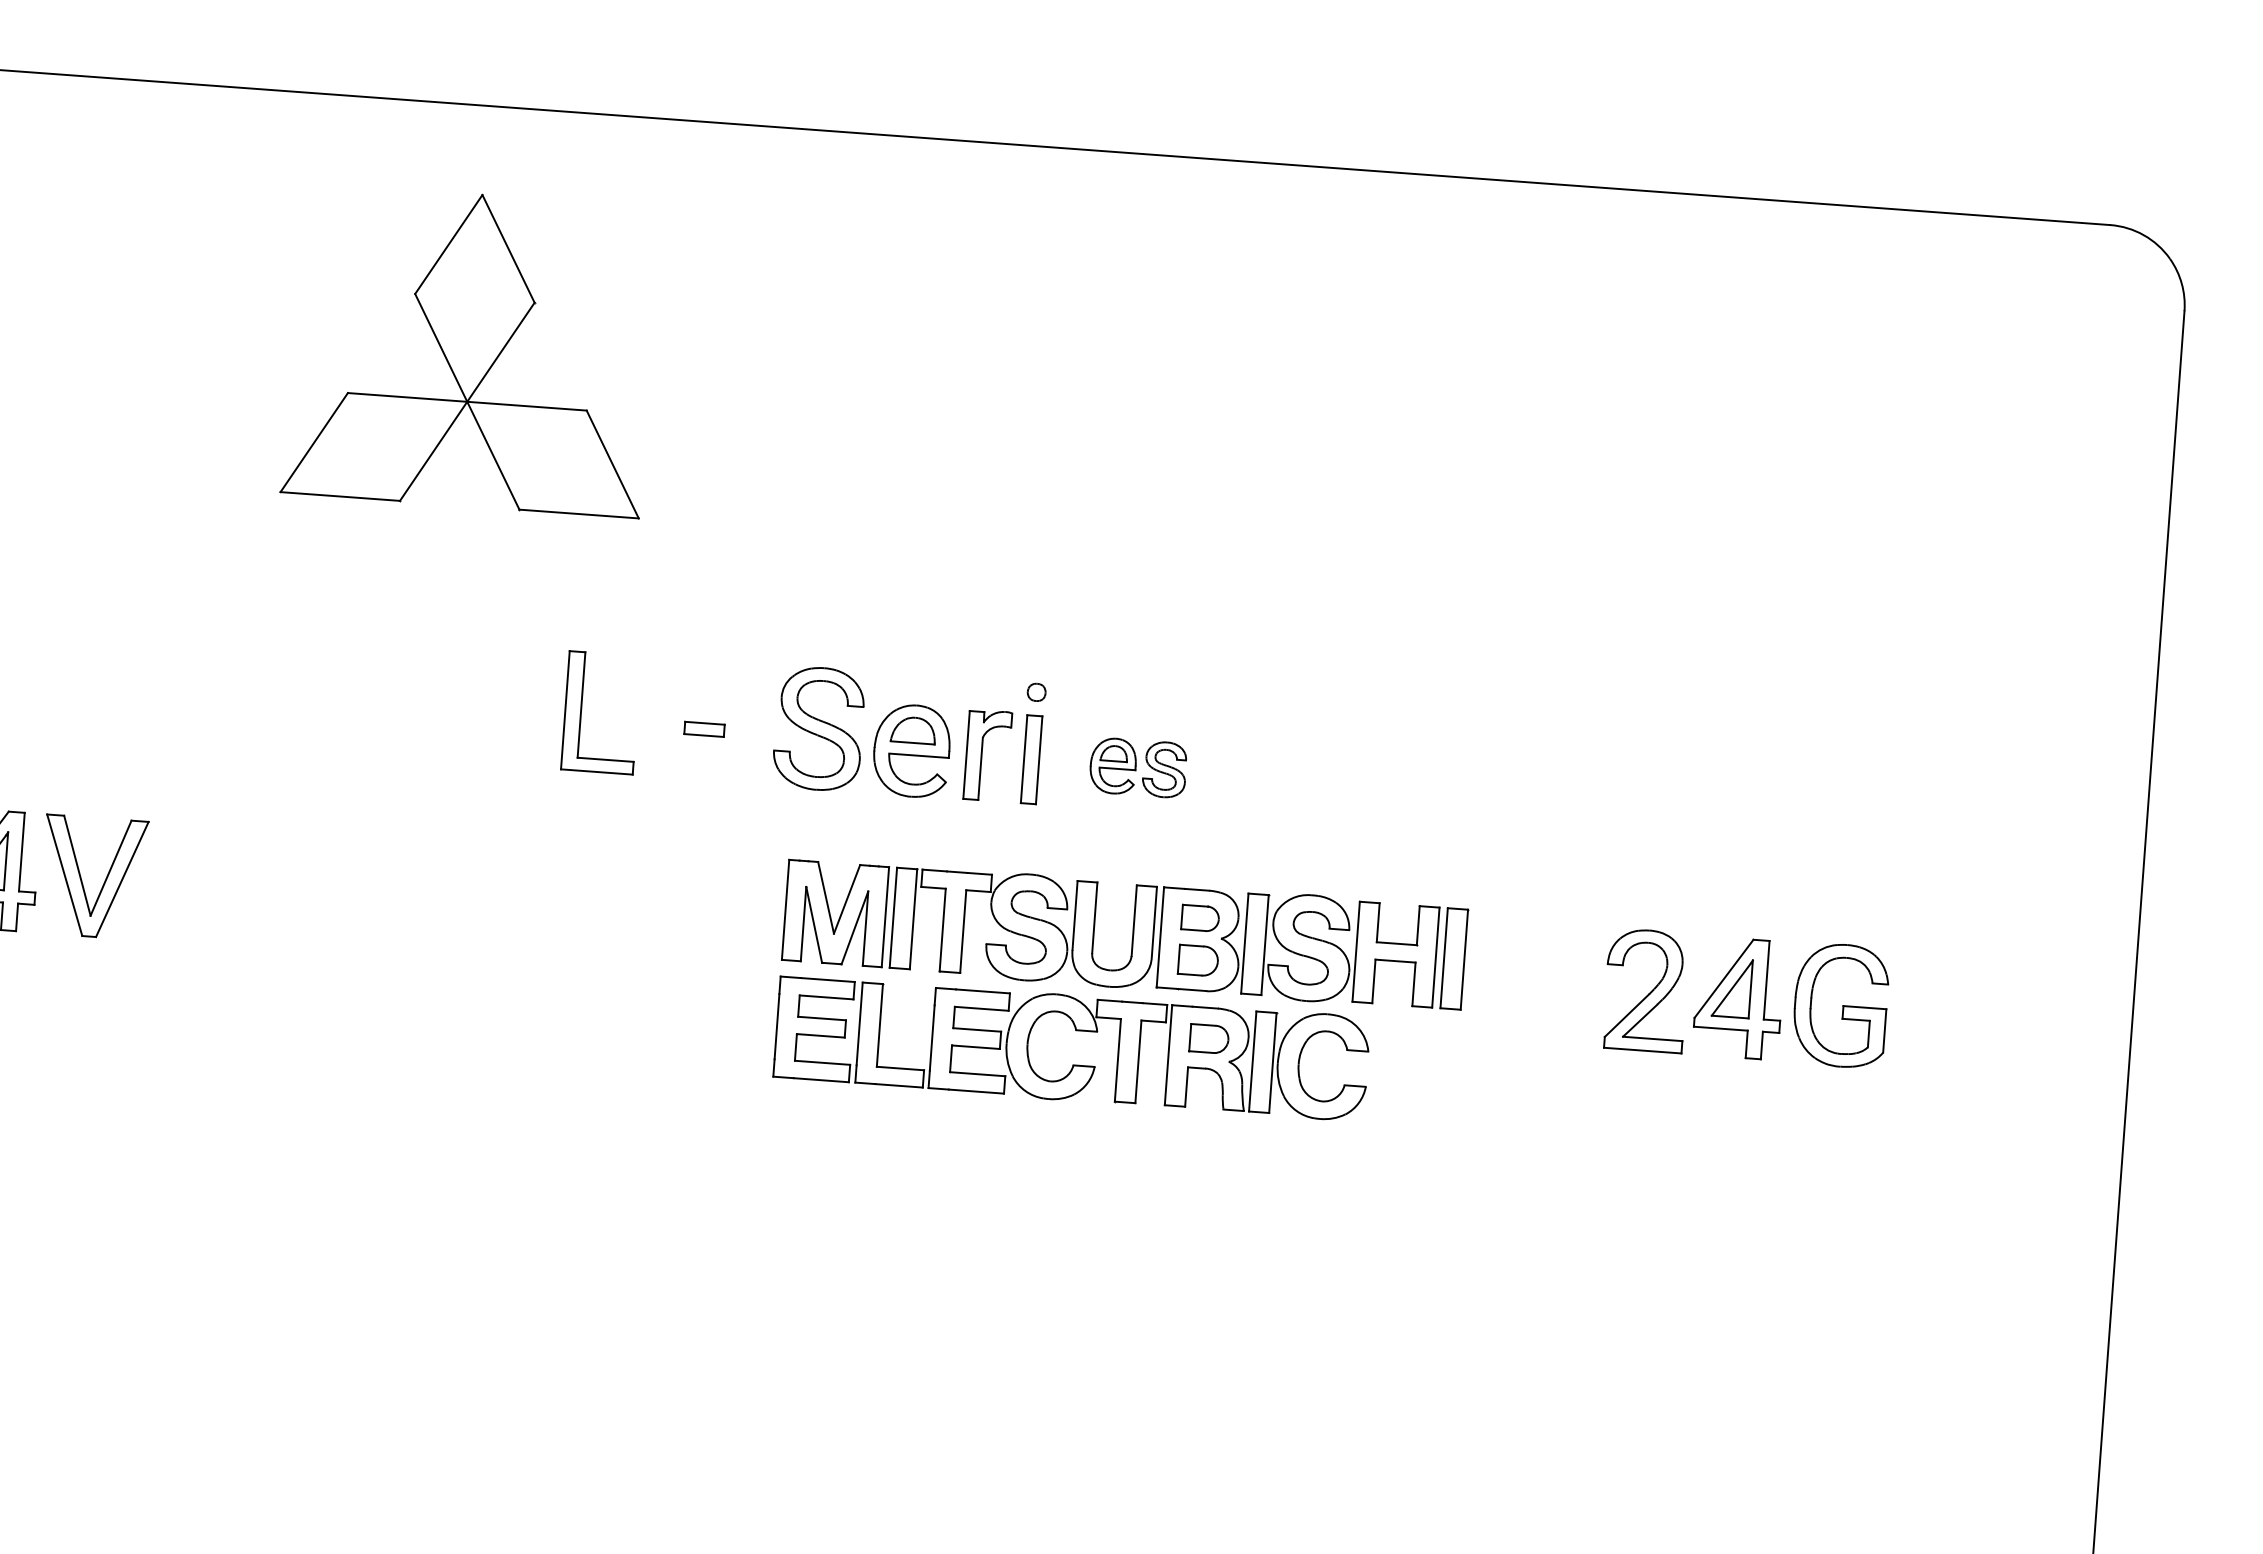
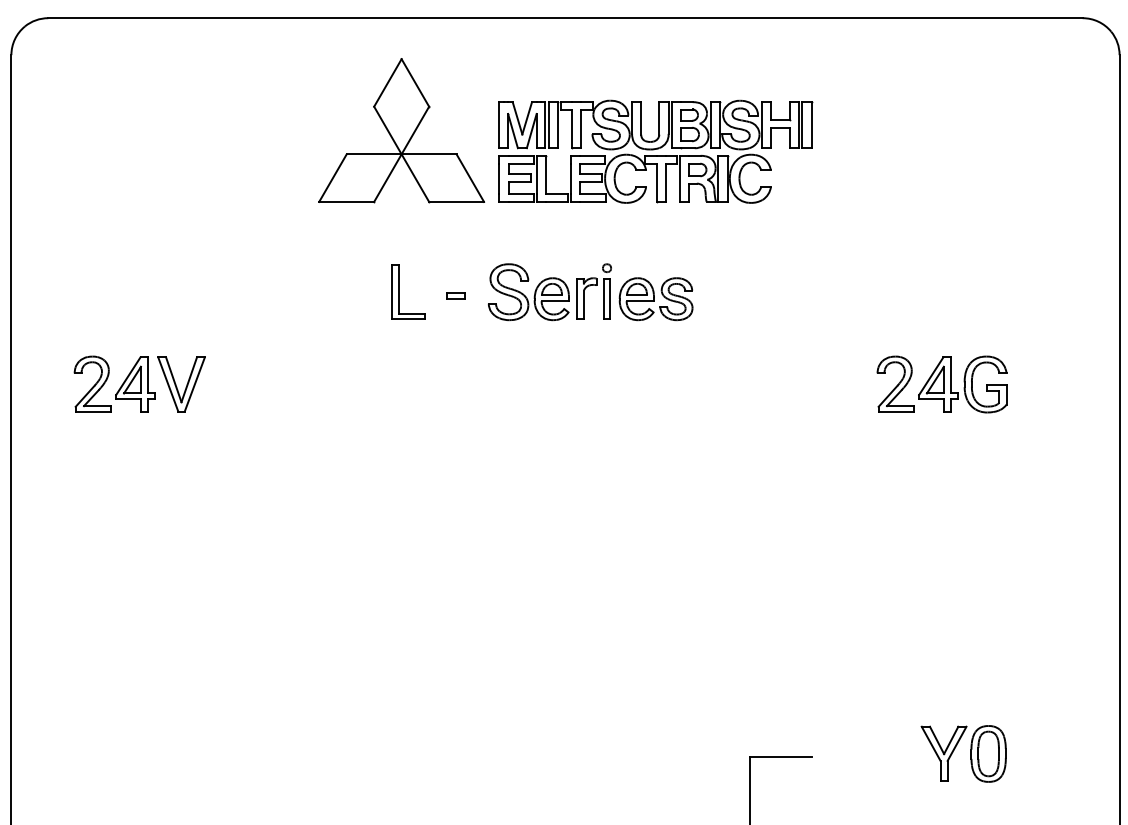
part: (470, 350) -> (401, 130), moved
part: (1136, 768) -> (655, 299), size x1.67
part: (1120, 991) -> (655, 151), moved

